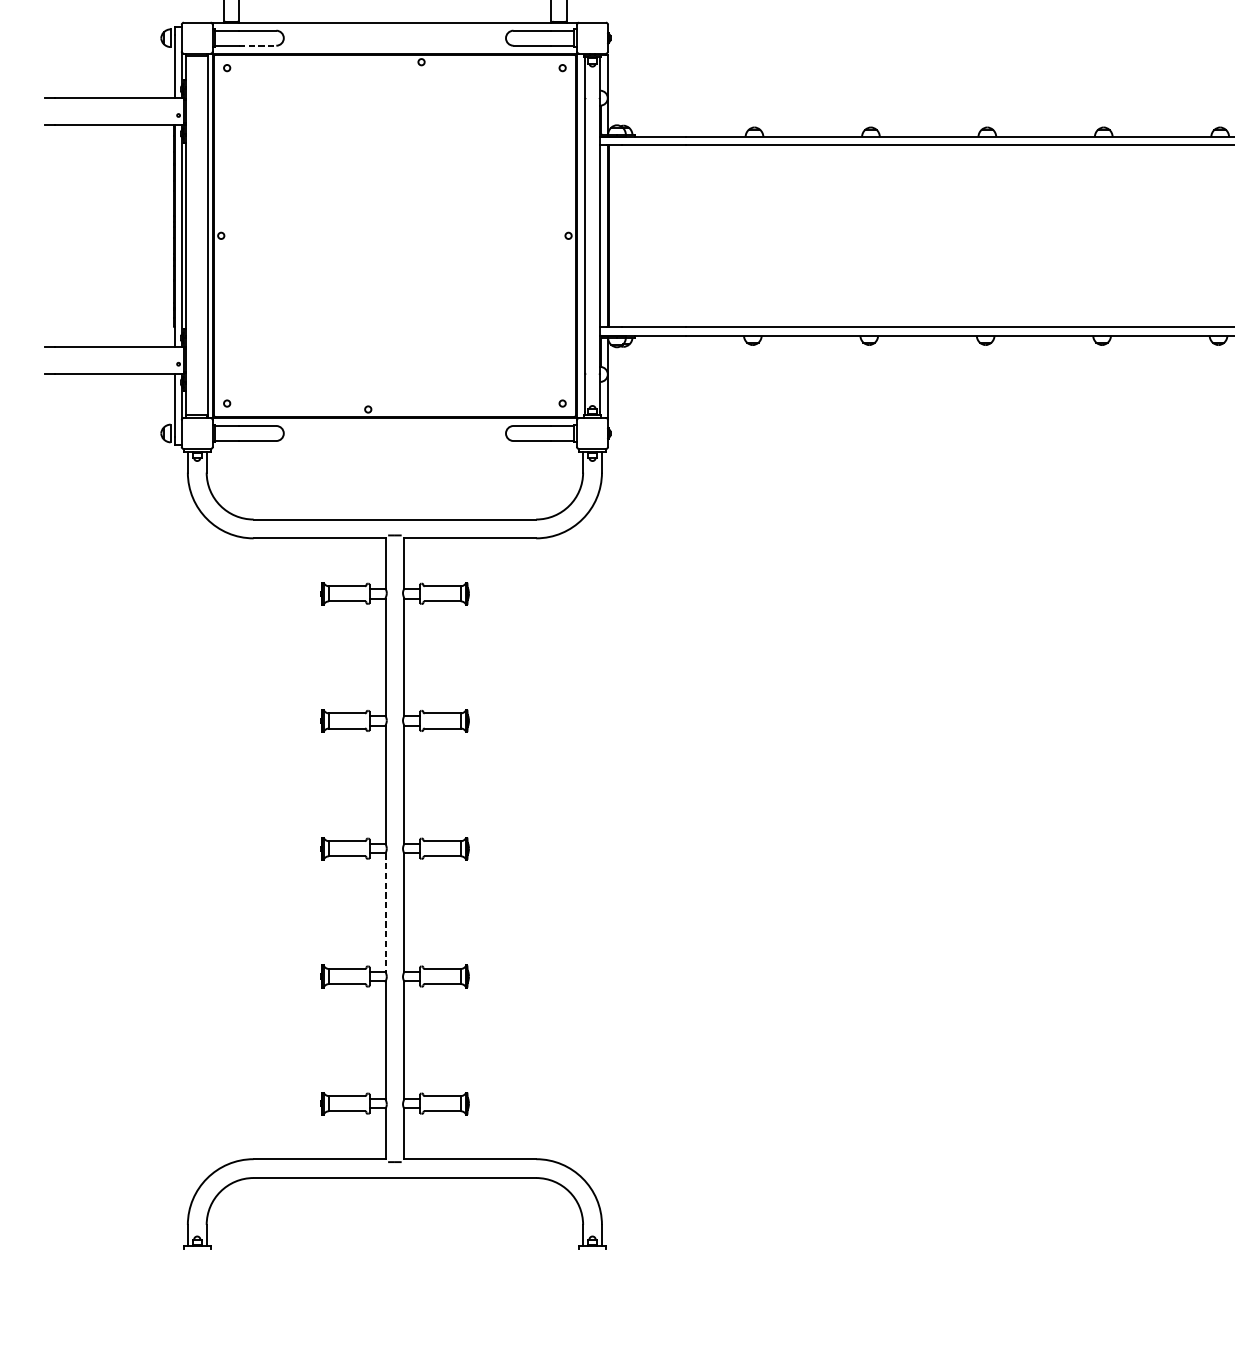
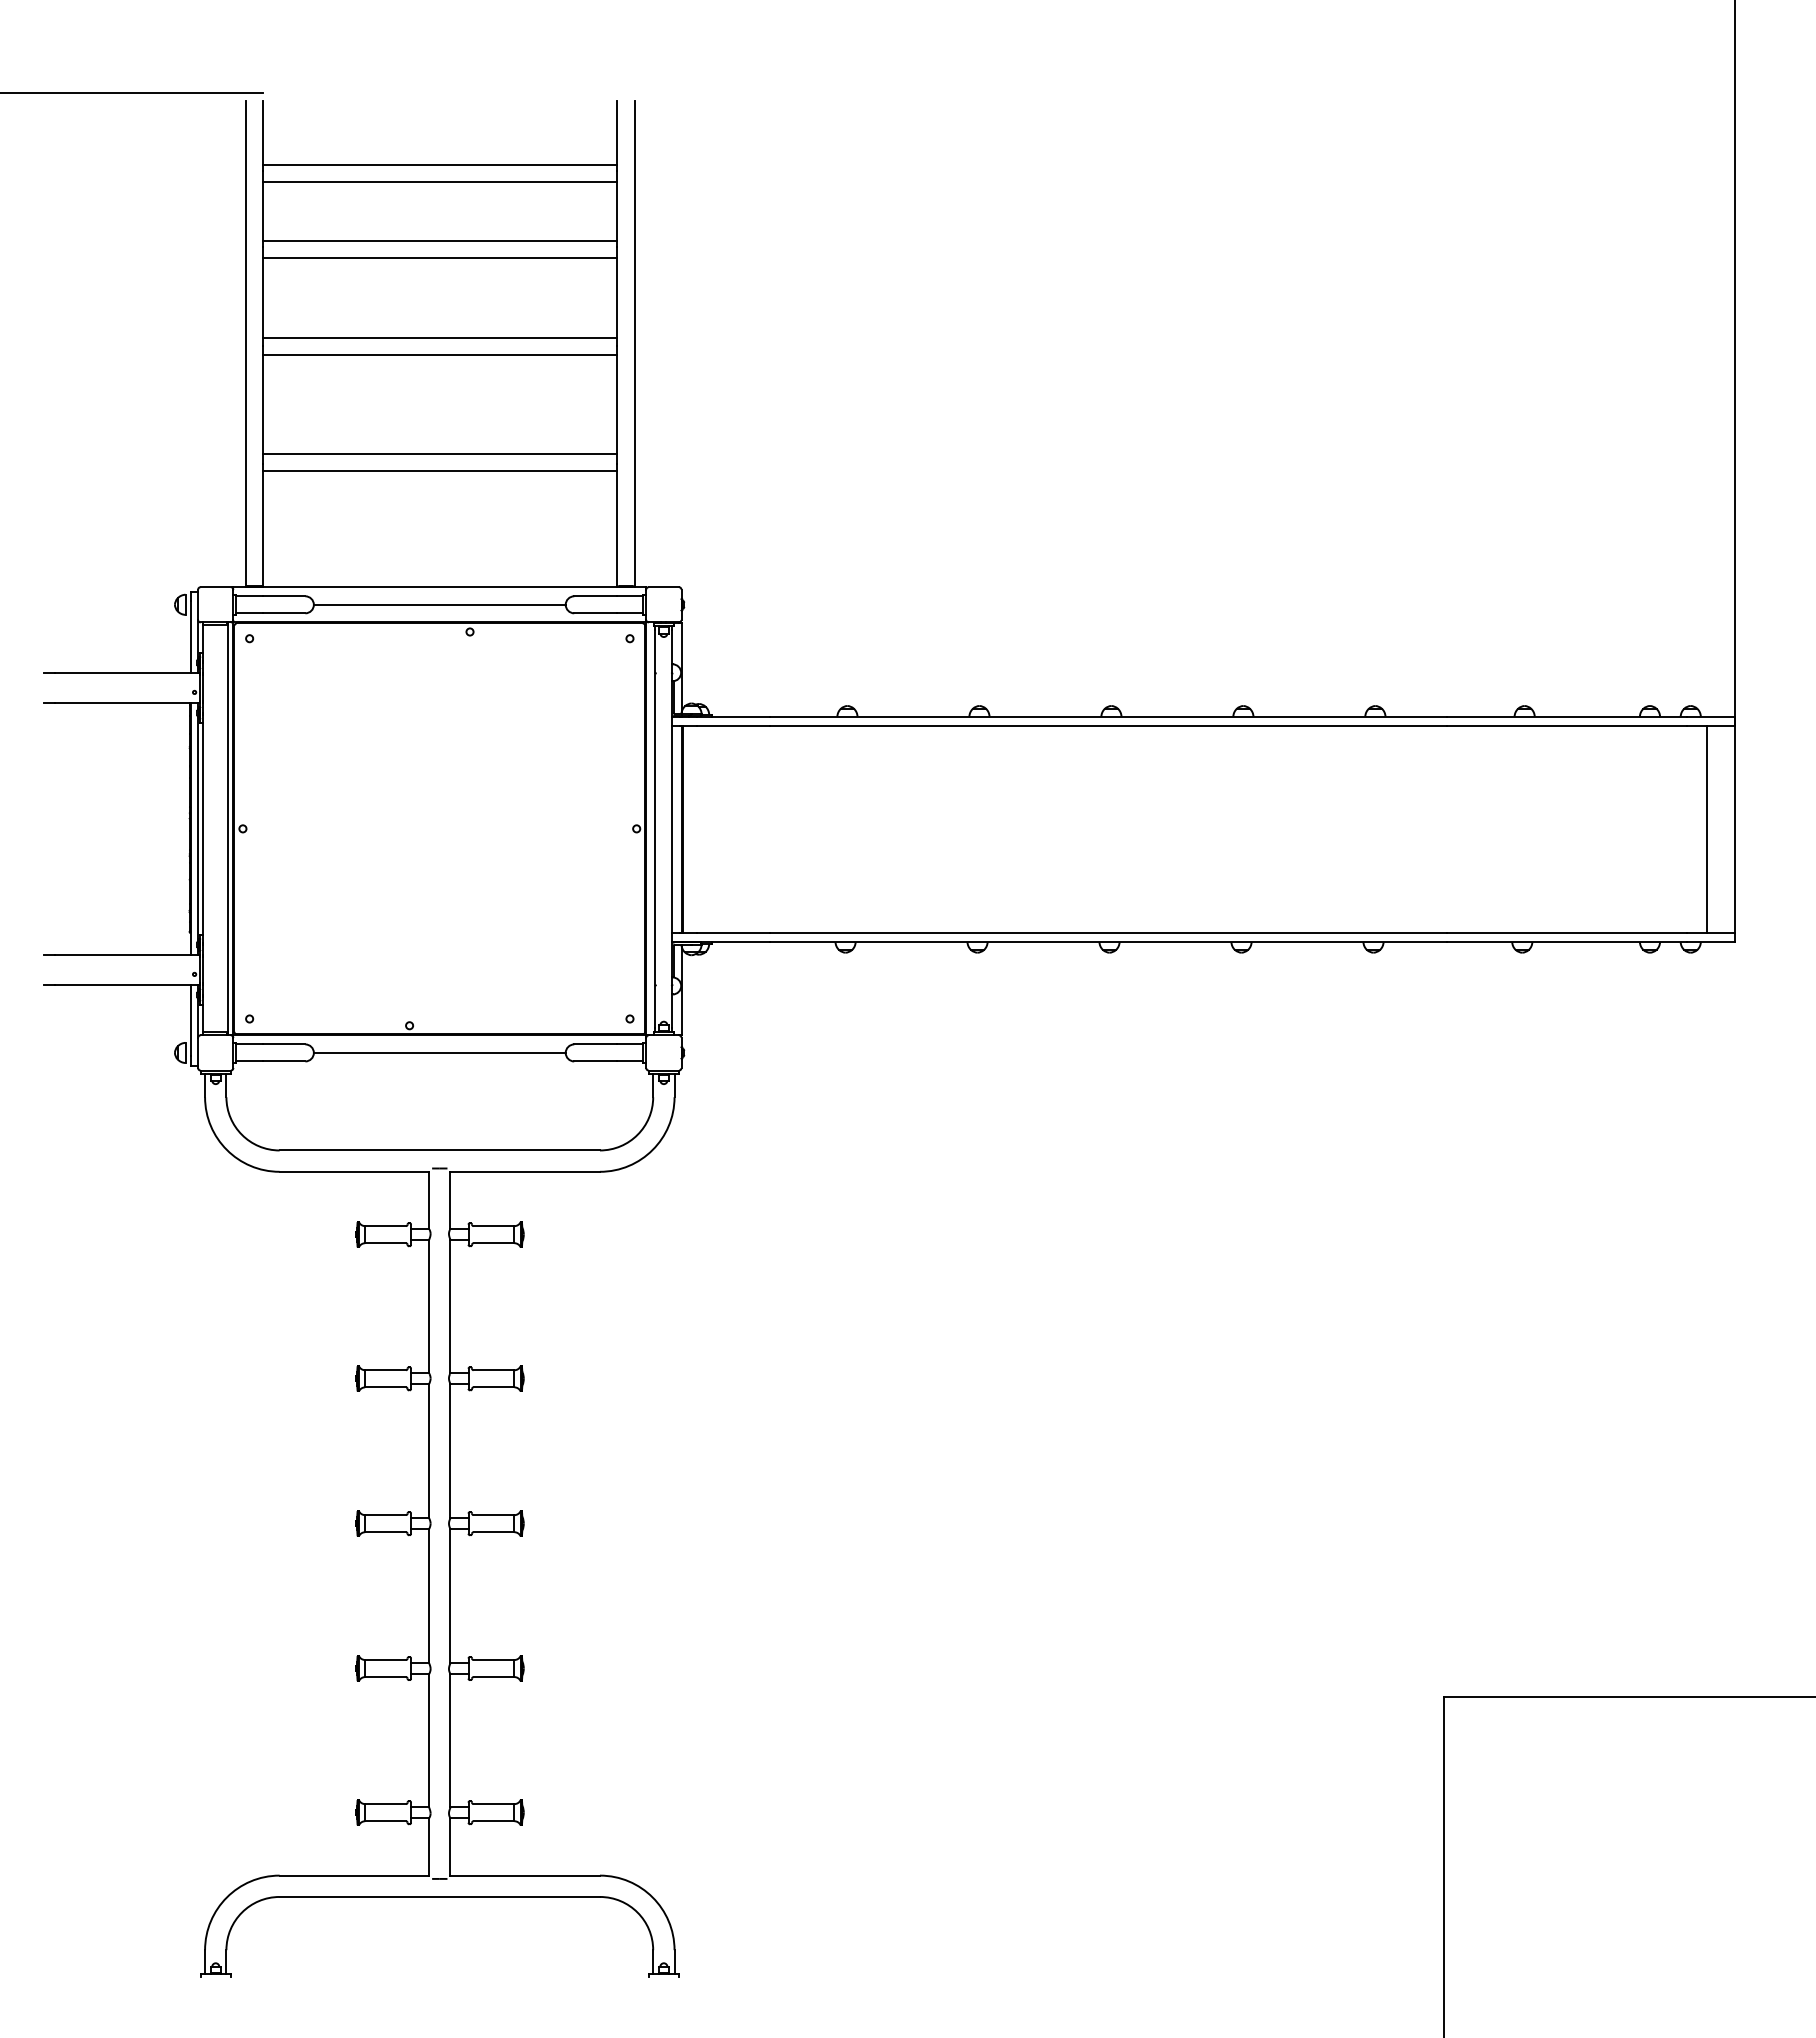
line: (394, 37) -> (439, 604), added
line: (257, 45) -> (284, 613), dashed -> solid
line: (394, 433) -> (439, 1052), added
line: (385, 912) -> (429, 1596), dashed -> solid

